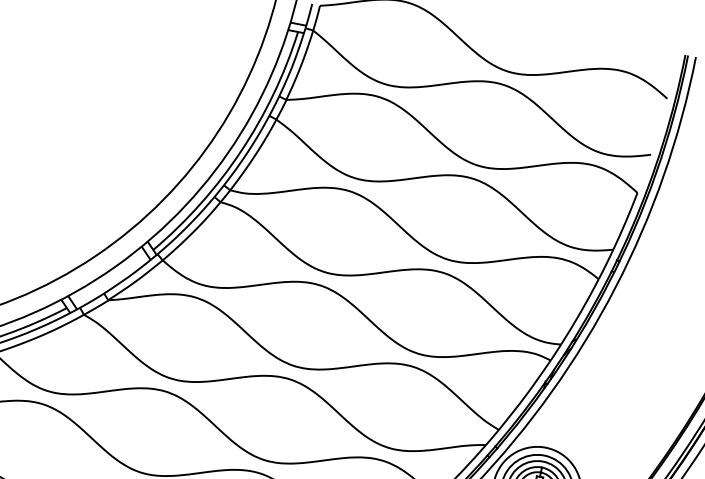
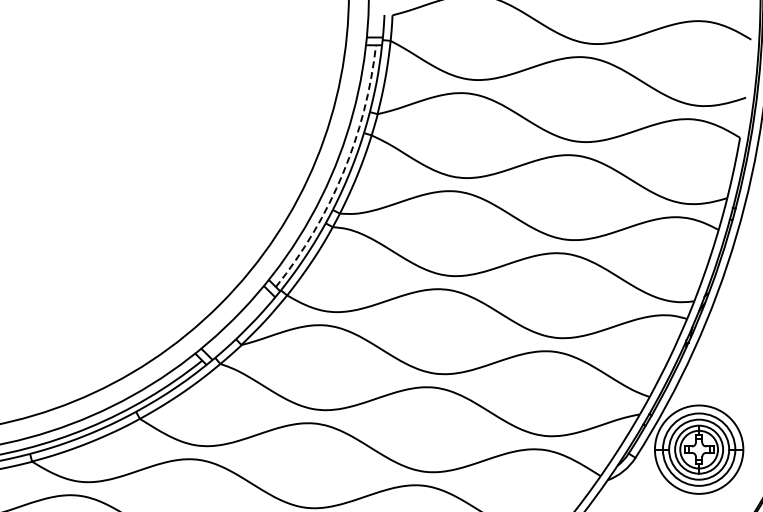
arc: (241, 151) -> (343, 173), solid -> dashed

